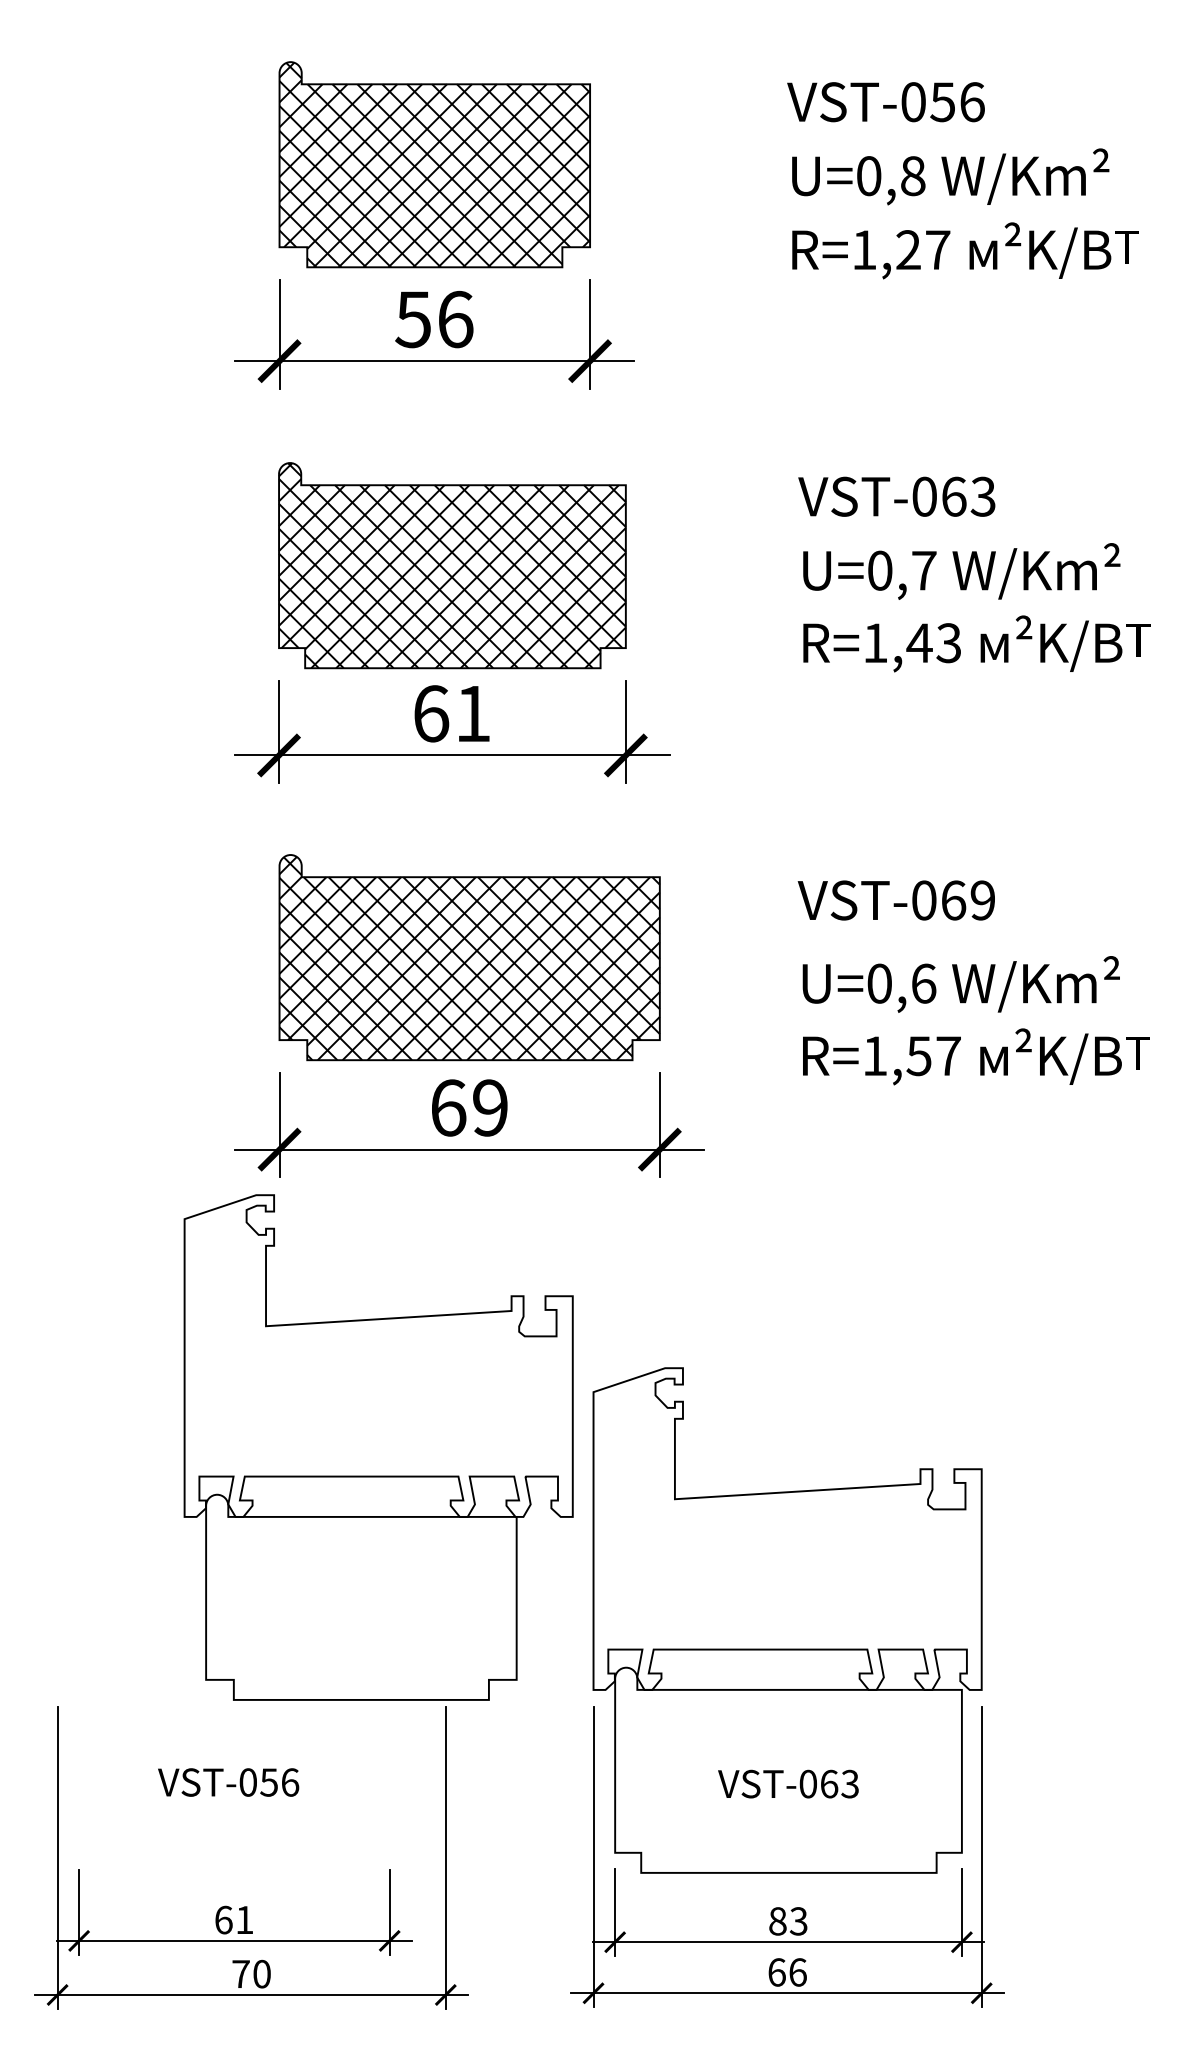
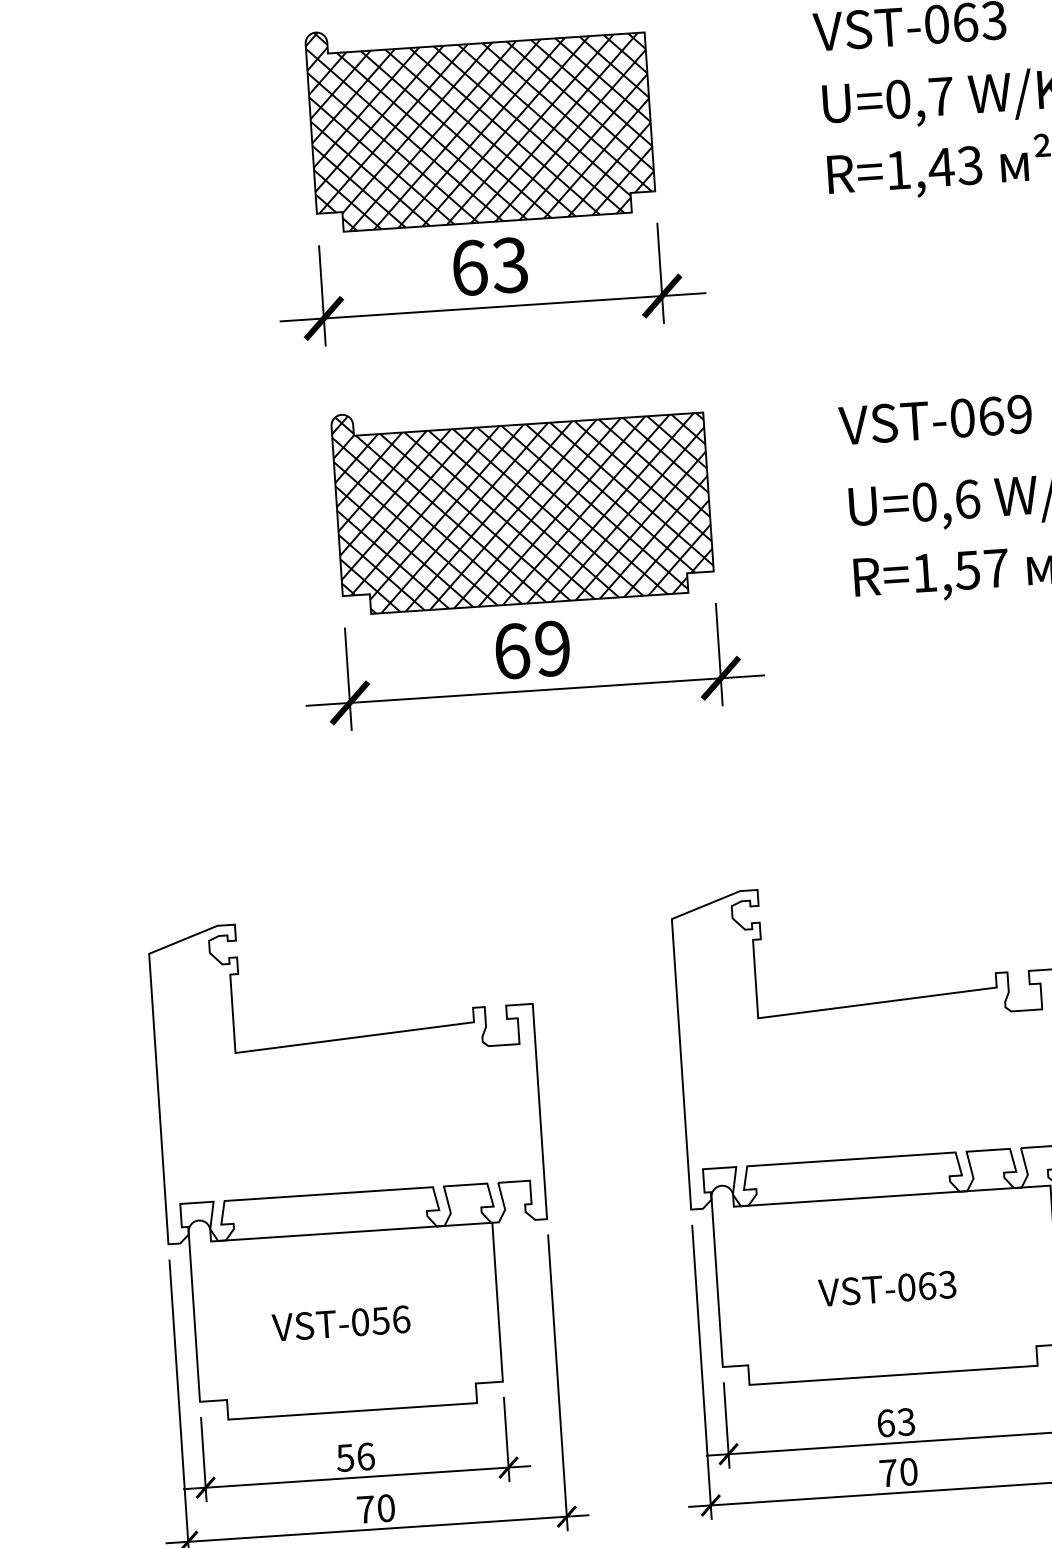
text: (472, 713) -> (509, 265), 61 -> 63
part: (378, 1447) -> (353, 1164), moved
text: (233, 1919) -> (354, 1456), 61 -> 56
text: (777, 1921) -> (885, 1423), 83 -> 63
text: (787, 1972) -> (898, 1472), 66 -> 70

